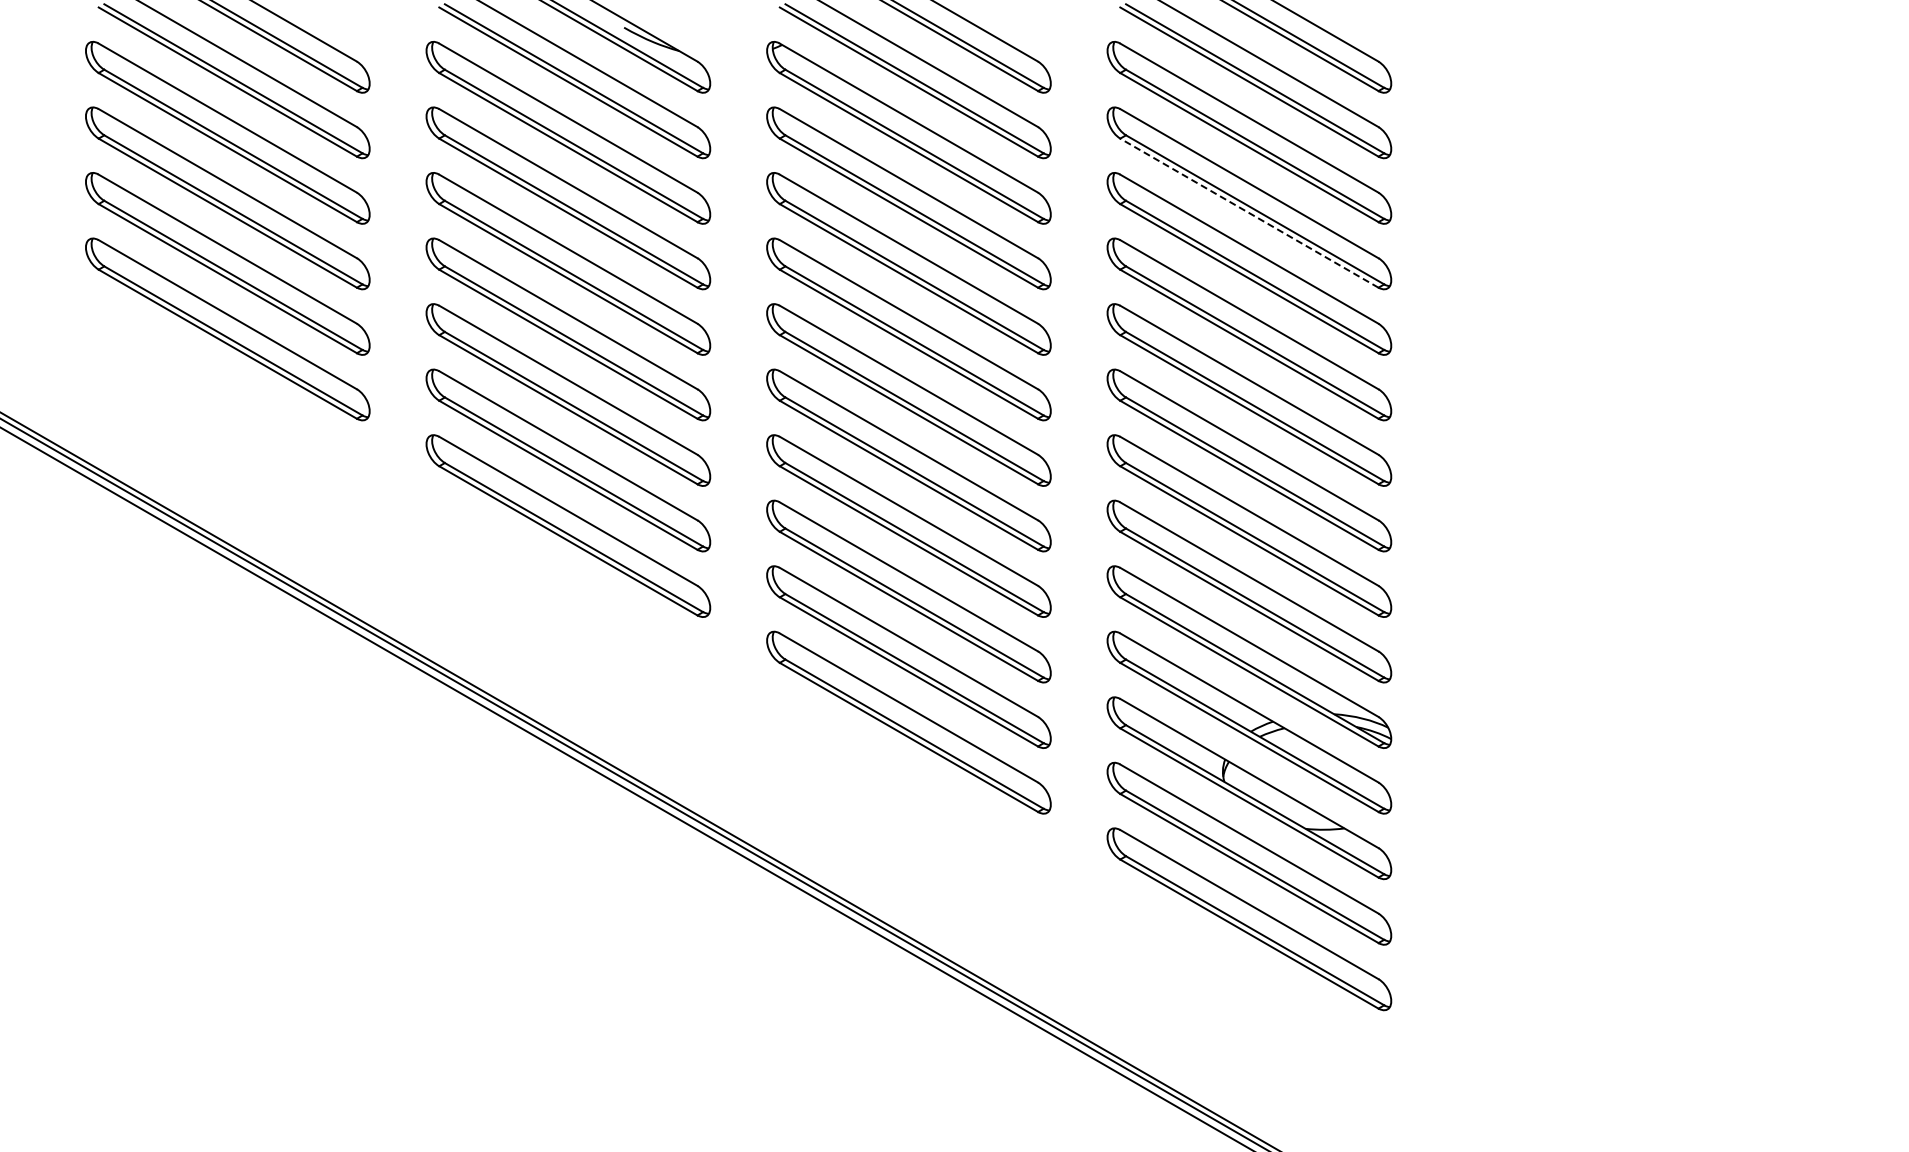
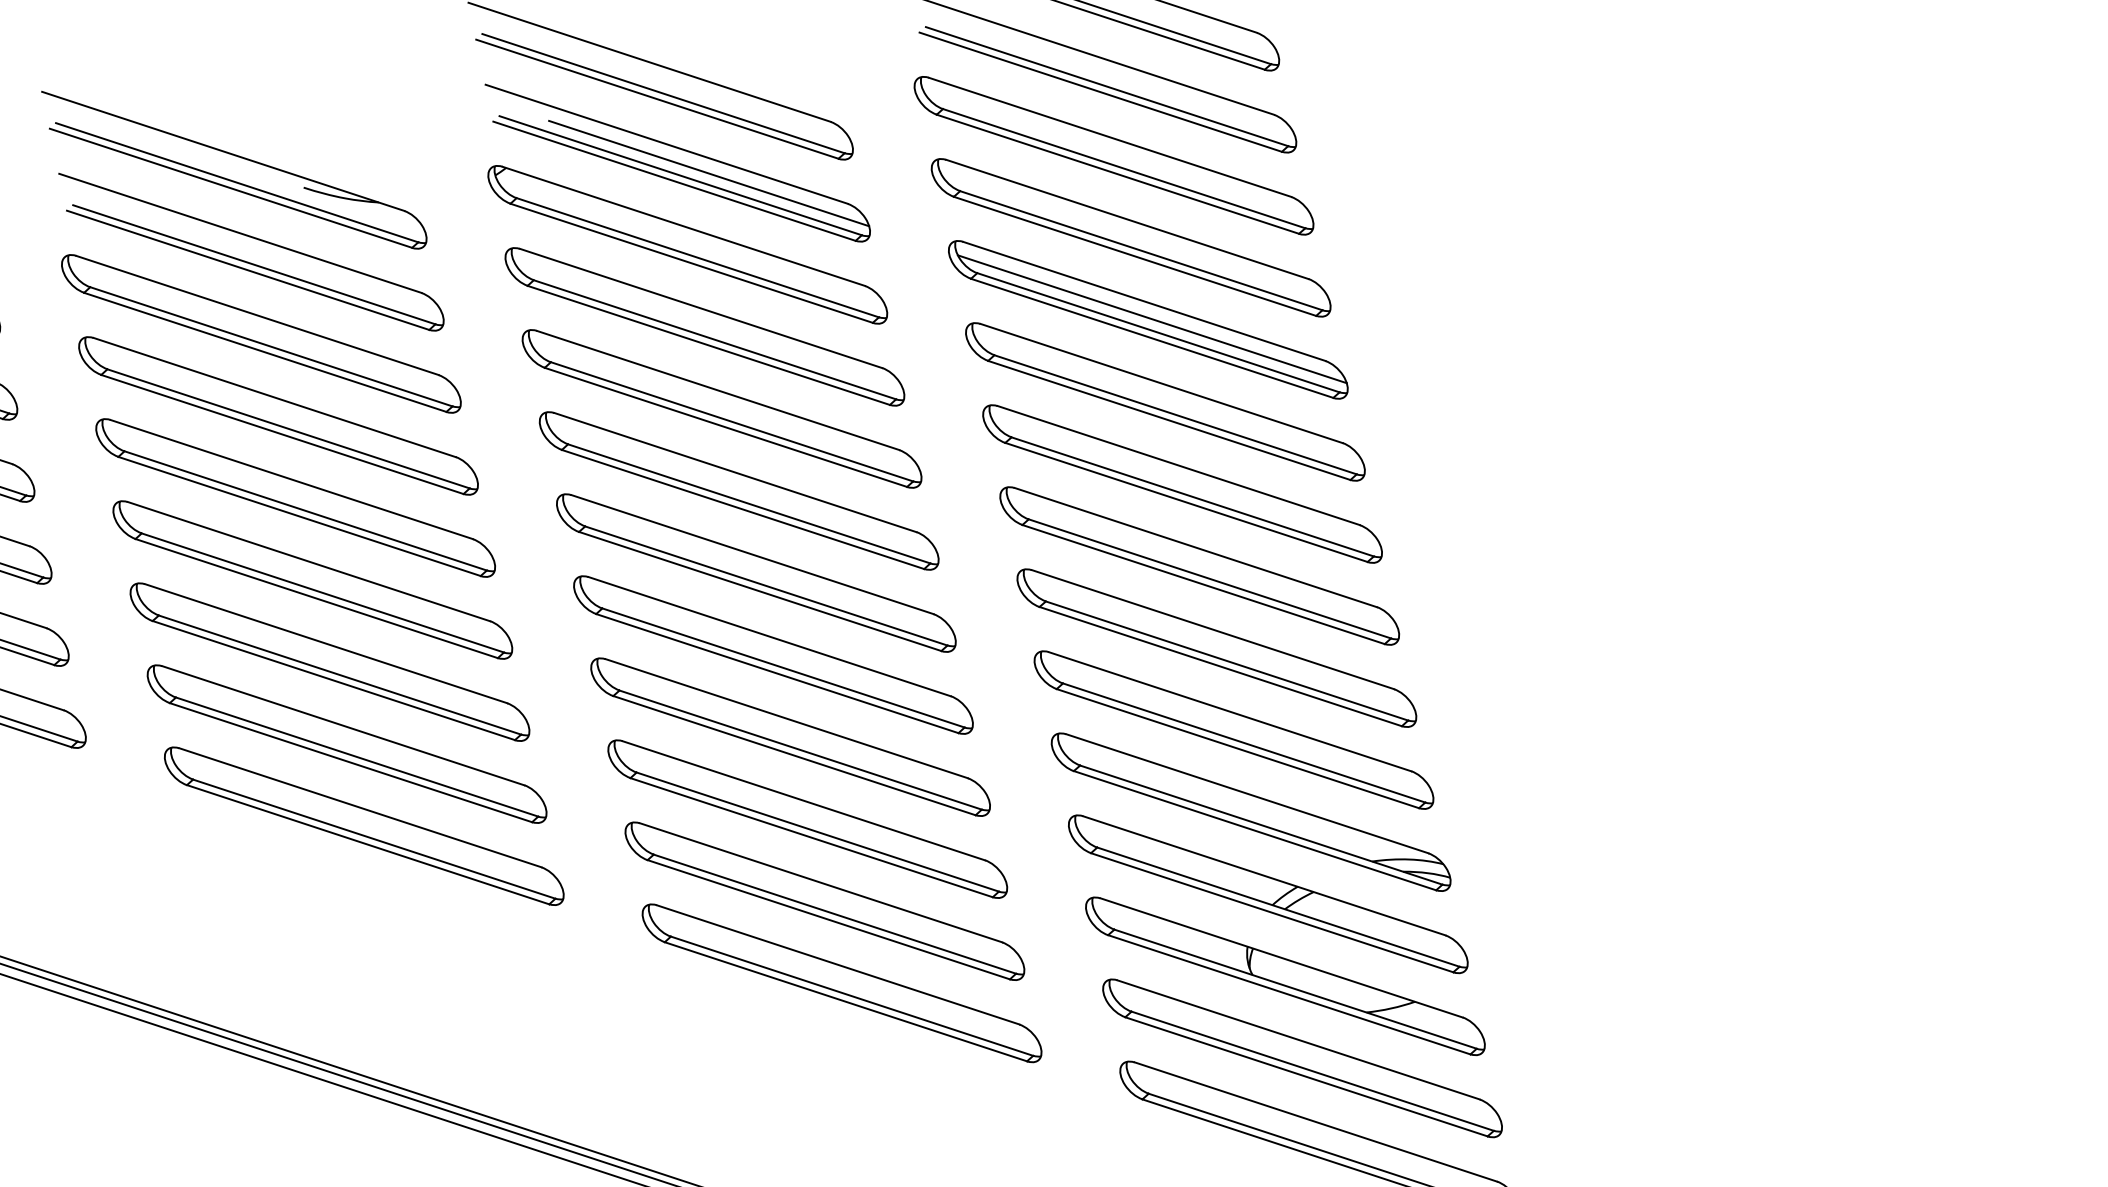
line: (936, 81) -> (708, 173), added
line: (1248, 212) -> (1133, 255), dashed -> solid
line: (1252, 264) -> (1152, 319), added

